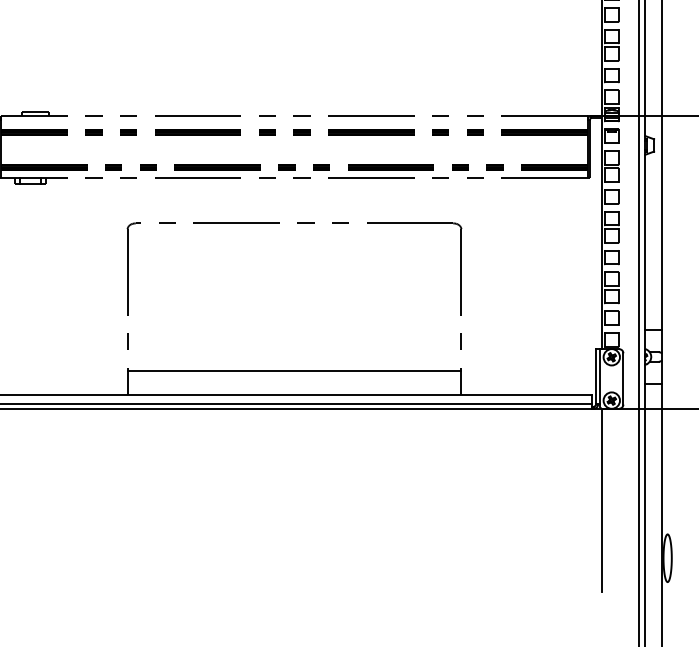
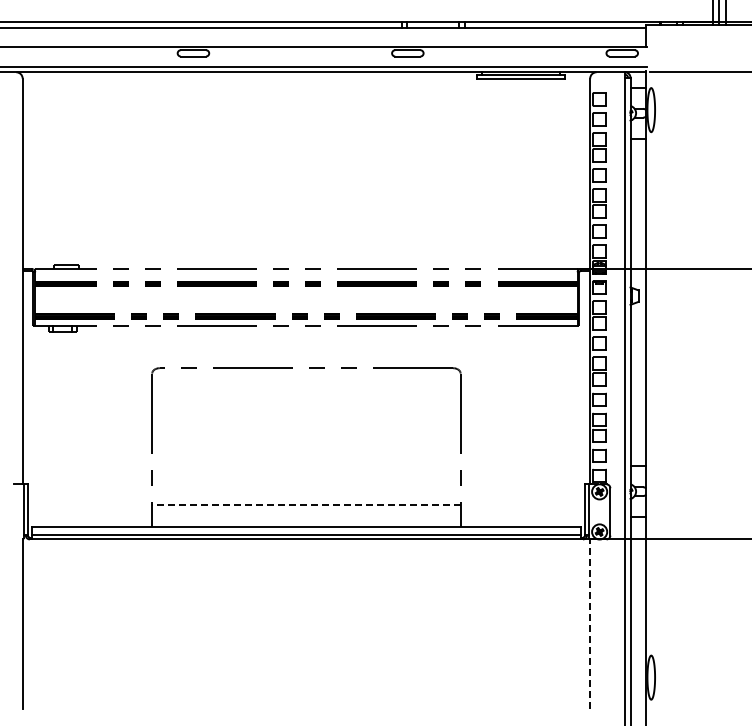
line: (293, 370) -> (305, 504), solid -> dashed
line: (601, 500) -> (590, 624), solid -> dashed

